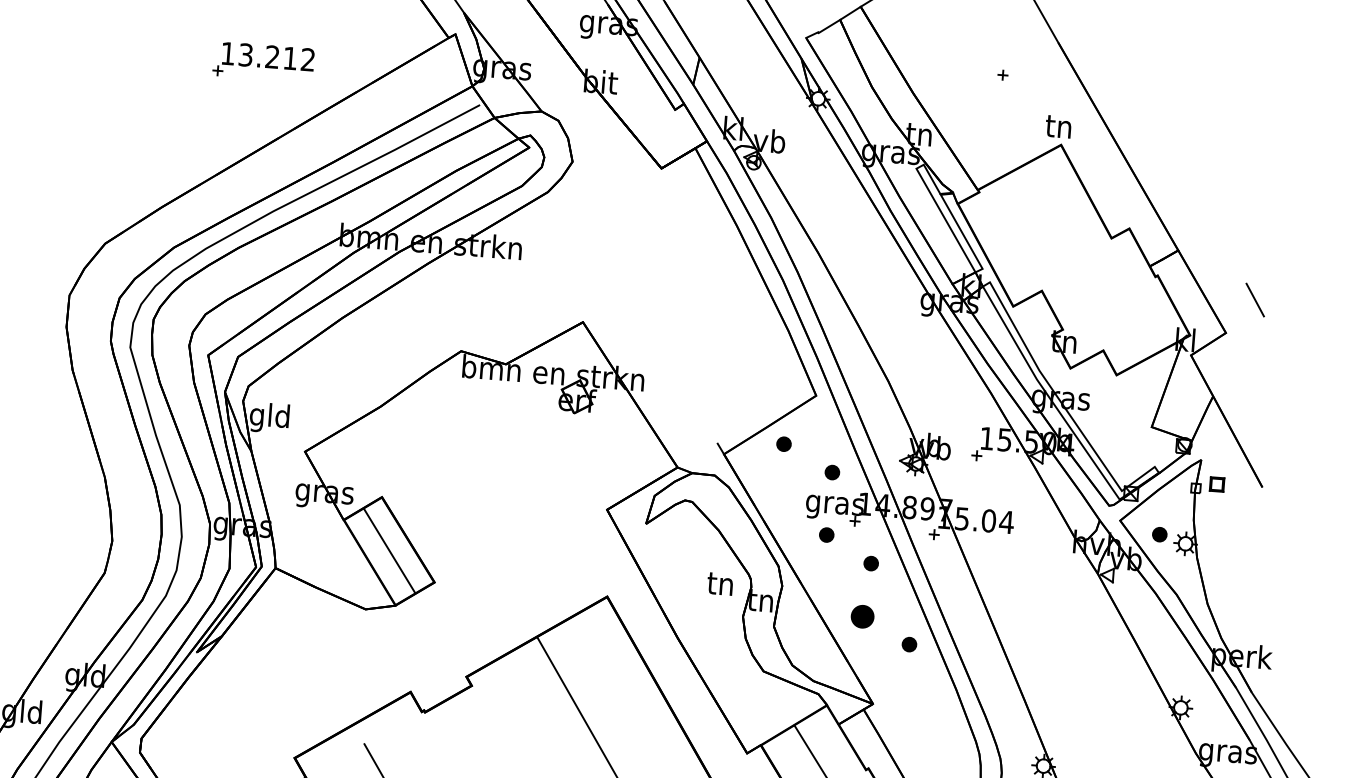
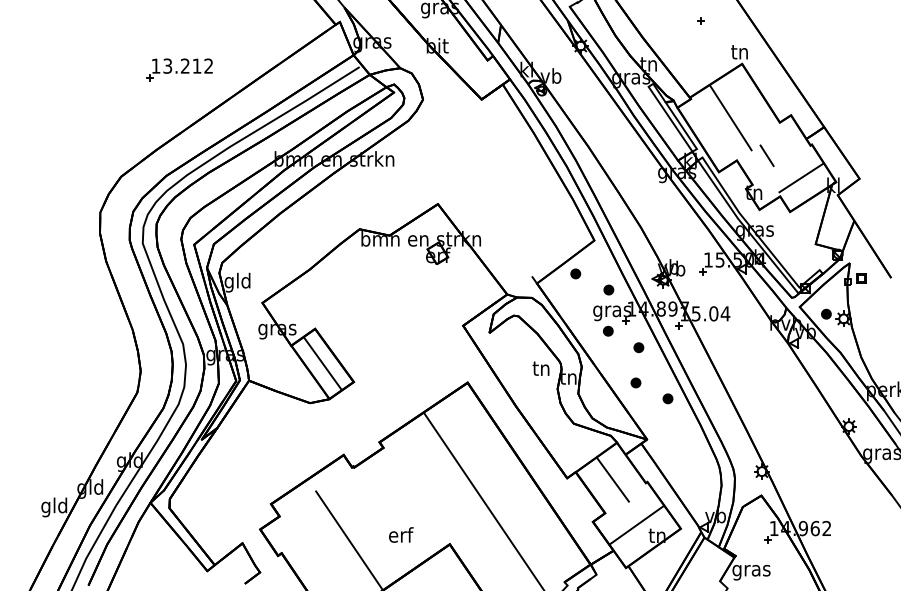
part: (263, 61) -> (179, 69), moved
line: (1037, 224) -> (730, 117), added
line: (1254, 299) -> (766, 155), moved
line: (1137, 324) -> (801, 177), added
part: (862, 616) -> (635, 382), size x0.62

